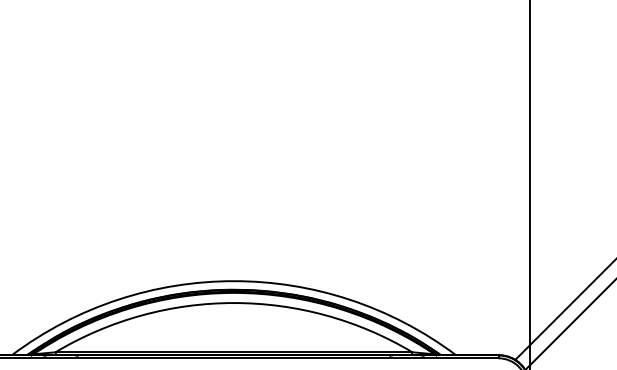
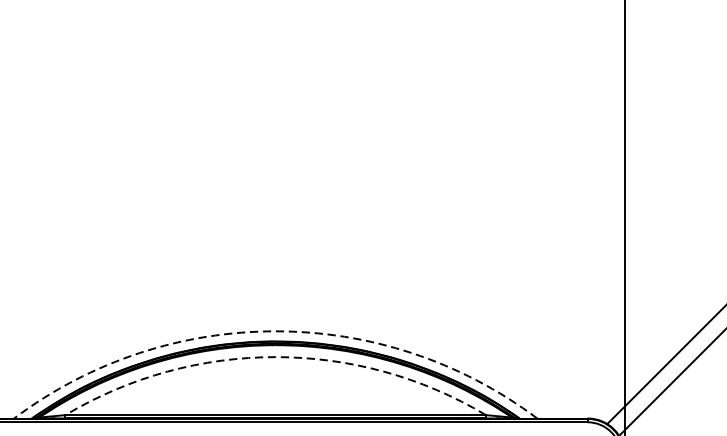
arc: (233, 281) -> (275, 331), solid -> dashed
arc: (233, 303) -> (275, 357), solid -> dashed

